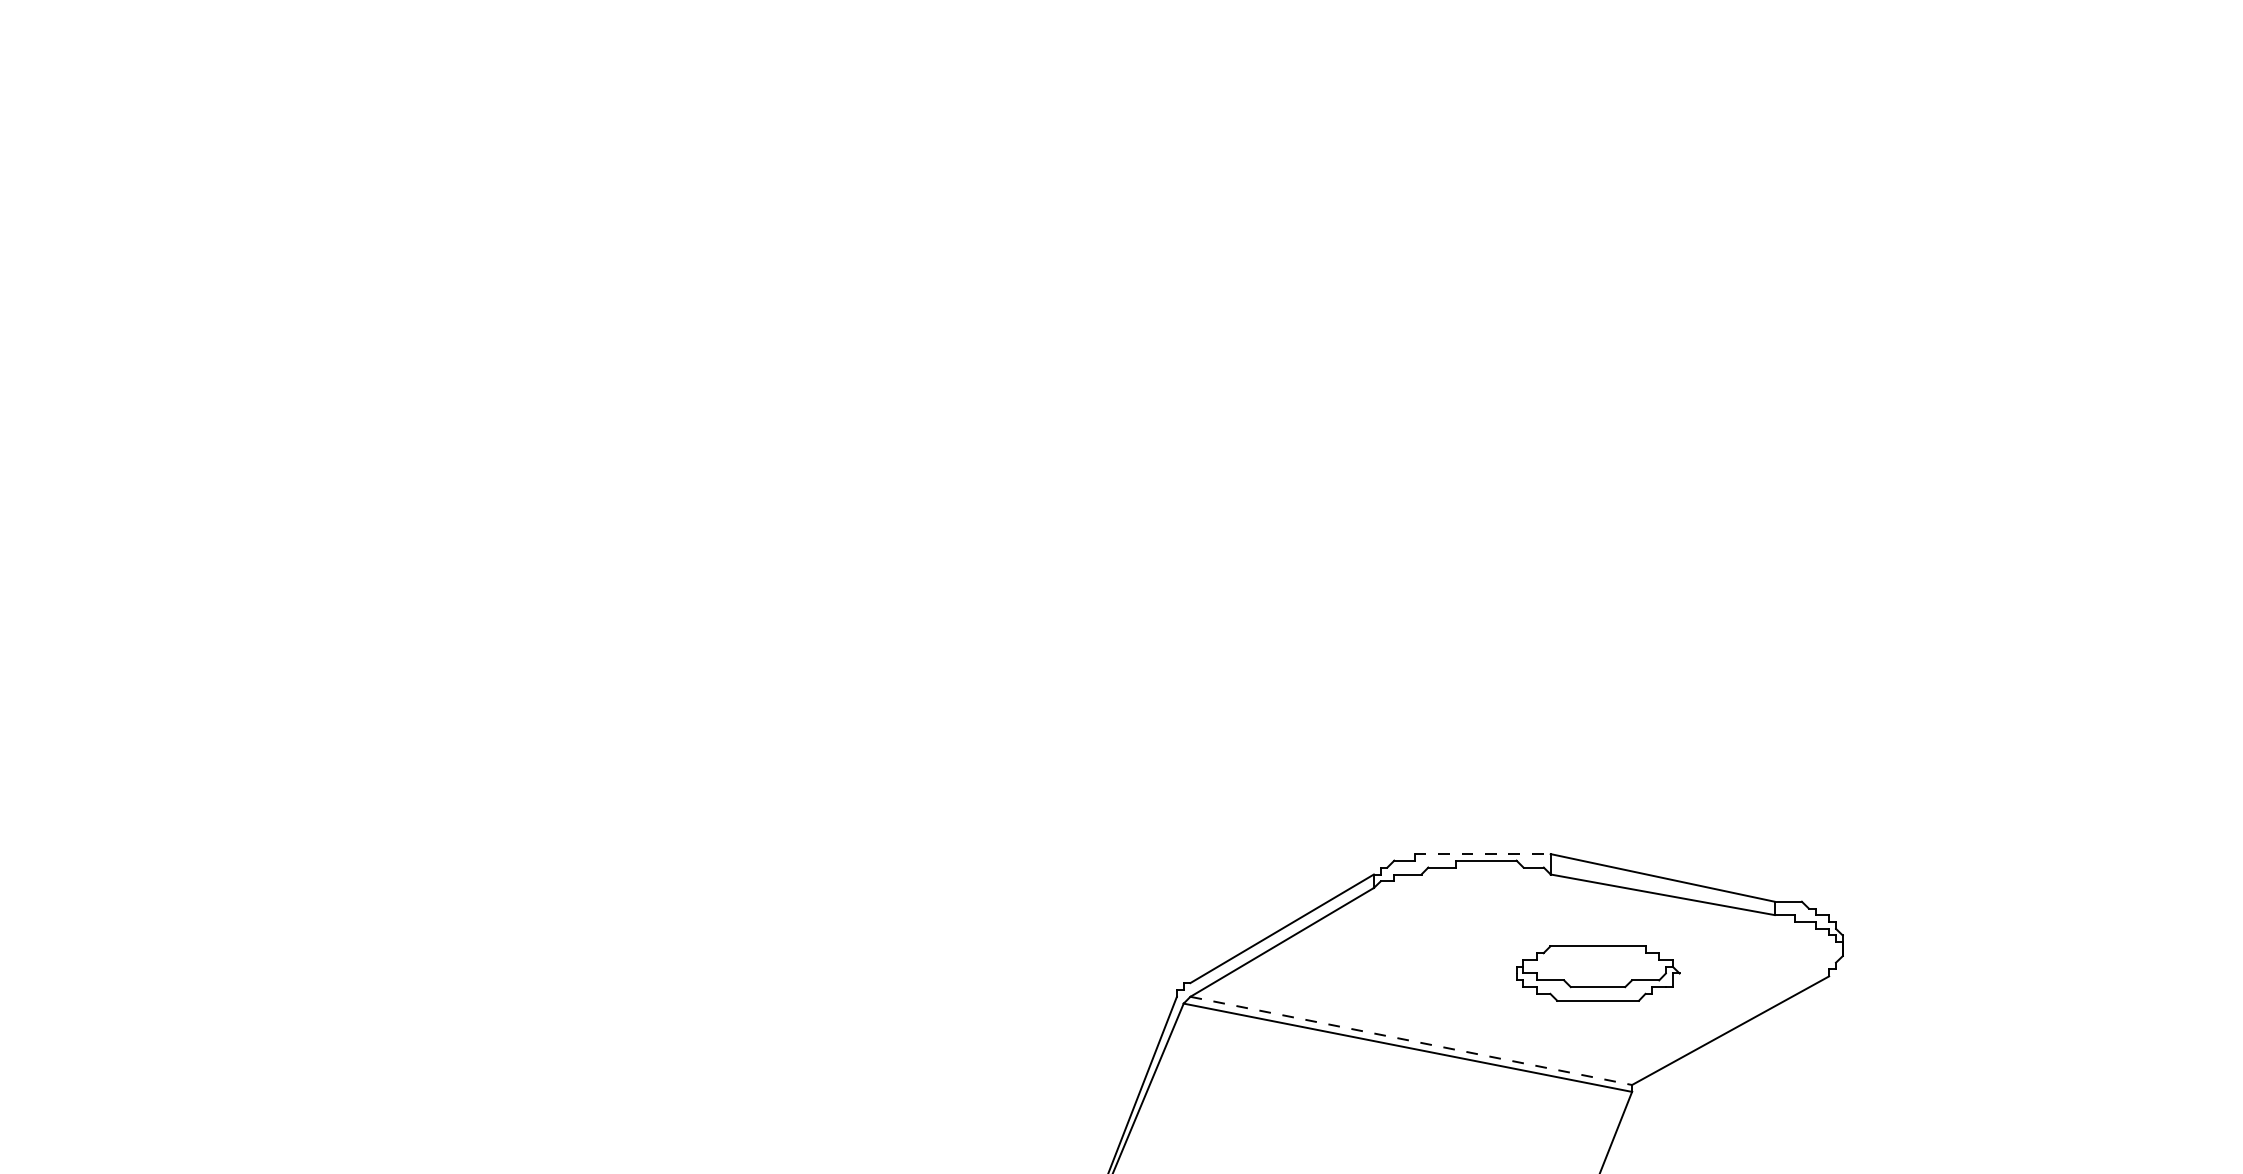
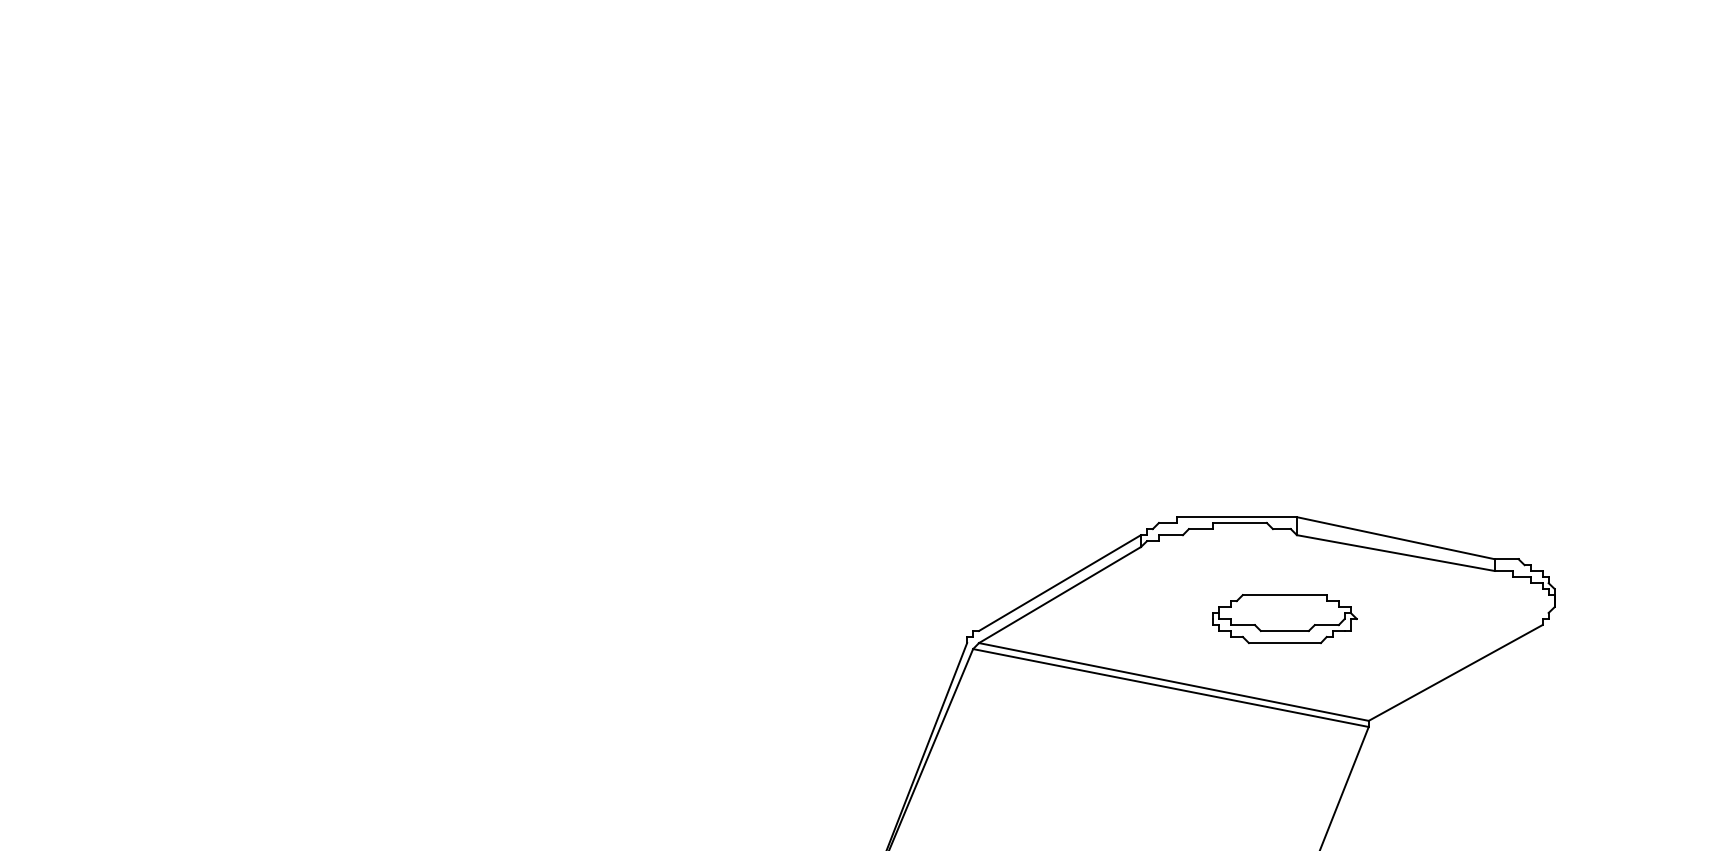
line: (1483, 854) -> (1237, 517), dashed -> solid
part: (1598, 973) -> (1285, 618), moved
line: (1411, 1041) -> (1174, 682), dashed -> solid

